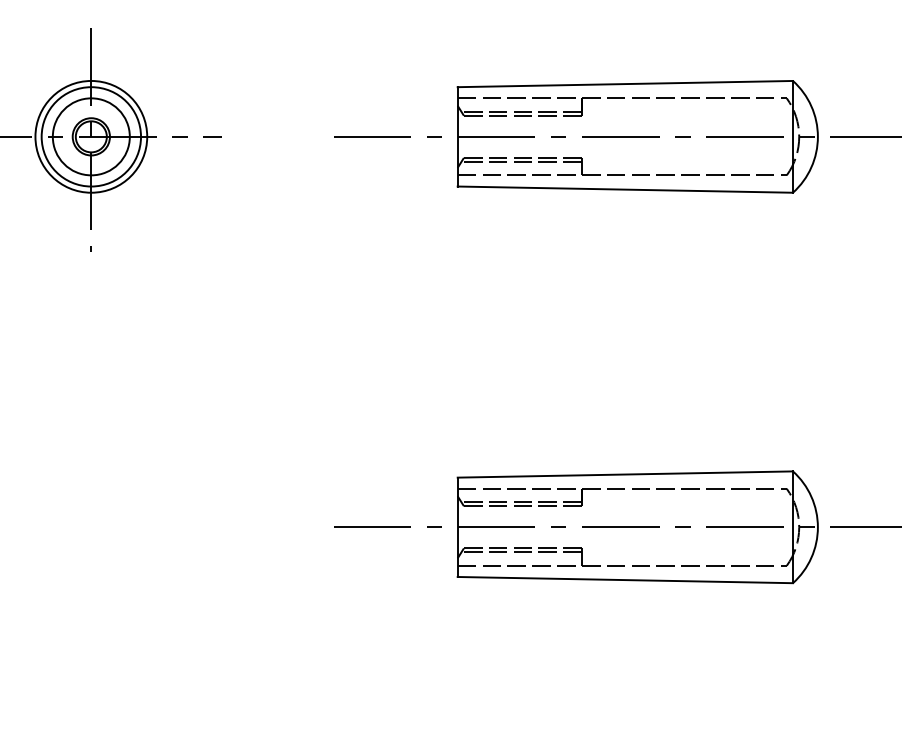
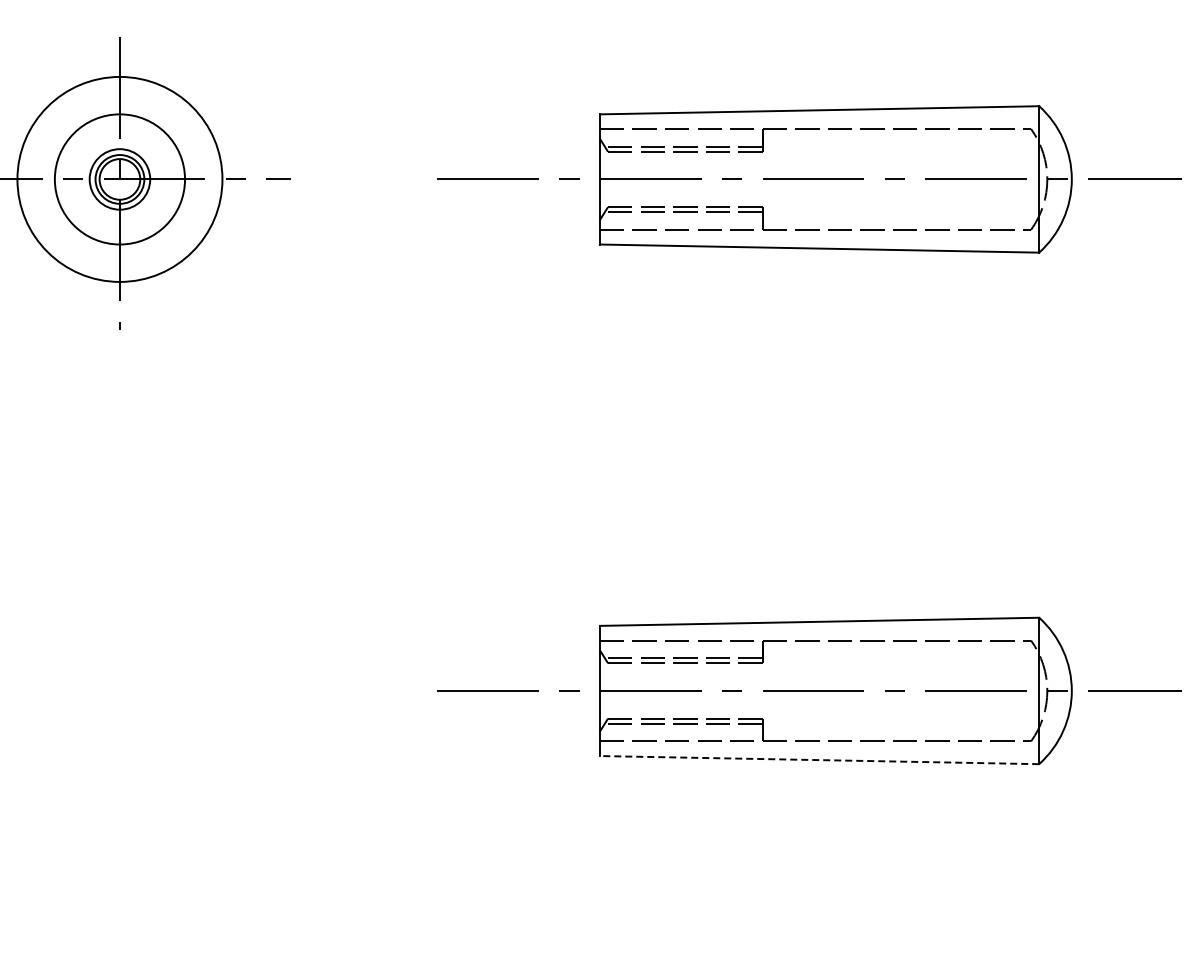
circle: (90, 136) -> (119, 179), size x0.6
circle: (90, 136) -> (119, 179), size x1.4
line: (625, 580) -> (819, 760), solid -> dashed

